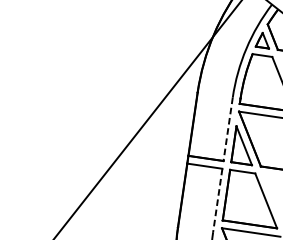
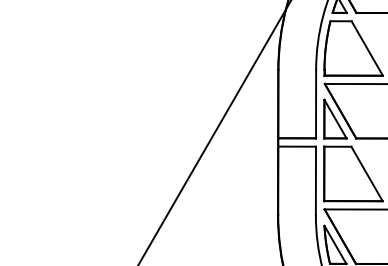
line: (228, 129) -> (316, 104), dashed -> solid
line: (217, 201) -> (315, 181), dashed -> solid

